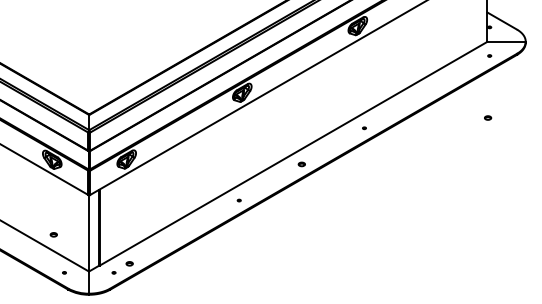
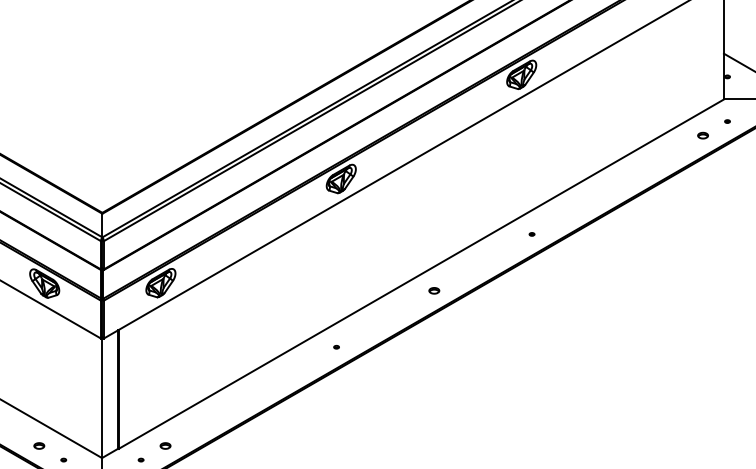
part: (488, 117) -> (703, 134), moved
part: (53, 234) -> (38, 445), moved

